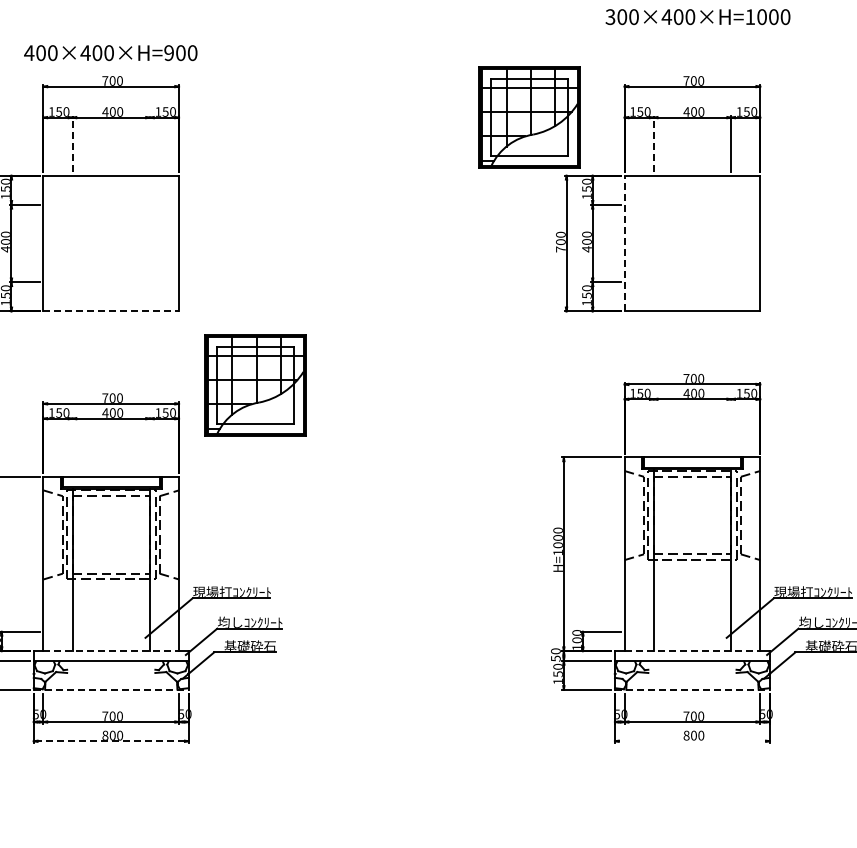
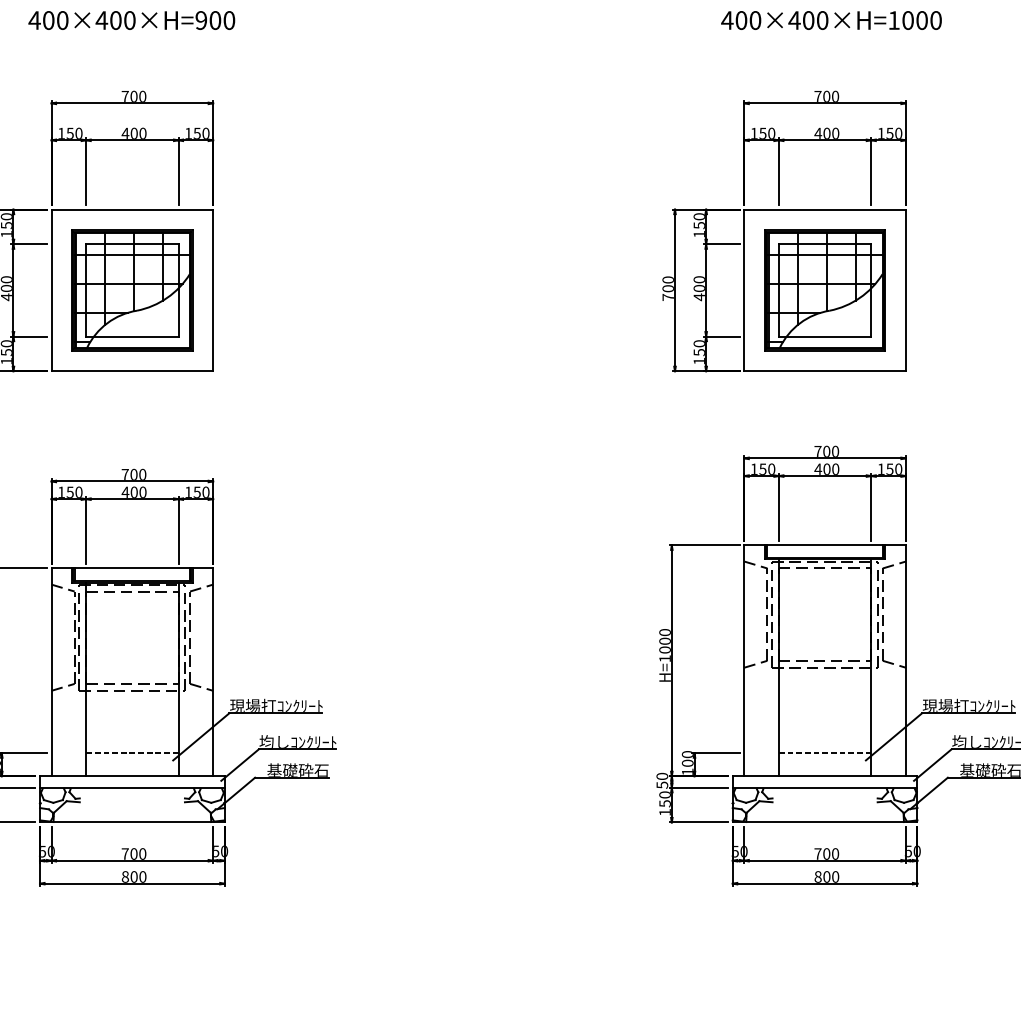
text: (610, 17) -> (727, 20), 300×400×H=1000 -> 400×400×H=1000
text: (110, 53) -> (131, 20), moved
part: (529, 117) -> (825, 290), moved
line: (72, 143) -> (86, 171), dashed -> solid
line: (150, 143) -> (179, 171), added
line: (653, 143) -> (778, 171), dashed -> solid
line: (624, 243) -> (744, 290), dashed -> solid
line: (111, 311) -> (132, 371), dashed -> solid
part: (255, 385) -> (132, 290), moved
line: (653, 425) -> (778, 507), added
line: (731, 425) -> (871, 507), added
line: (72, 444) -> (86, 529), added
line: (150, 444) -> (179, 529), added
line: (111, 631) -> (132, 752), added
line: (692, 631) -> (825, 752), added
line: (111, 651) -> (132, 776), dashed -> solid
line: (692, 651) -> (825, 776), dashed -> solid
line: (111, 689) -> (132, 821), dashed -> solid
line: (692, 689) -> (825, 821), dashed -> solid
line: (111, 741) -> (132, 883), dashed -> solid
line: (692, 741) -> (825, 883), added

